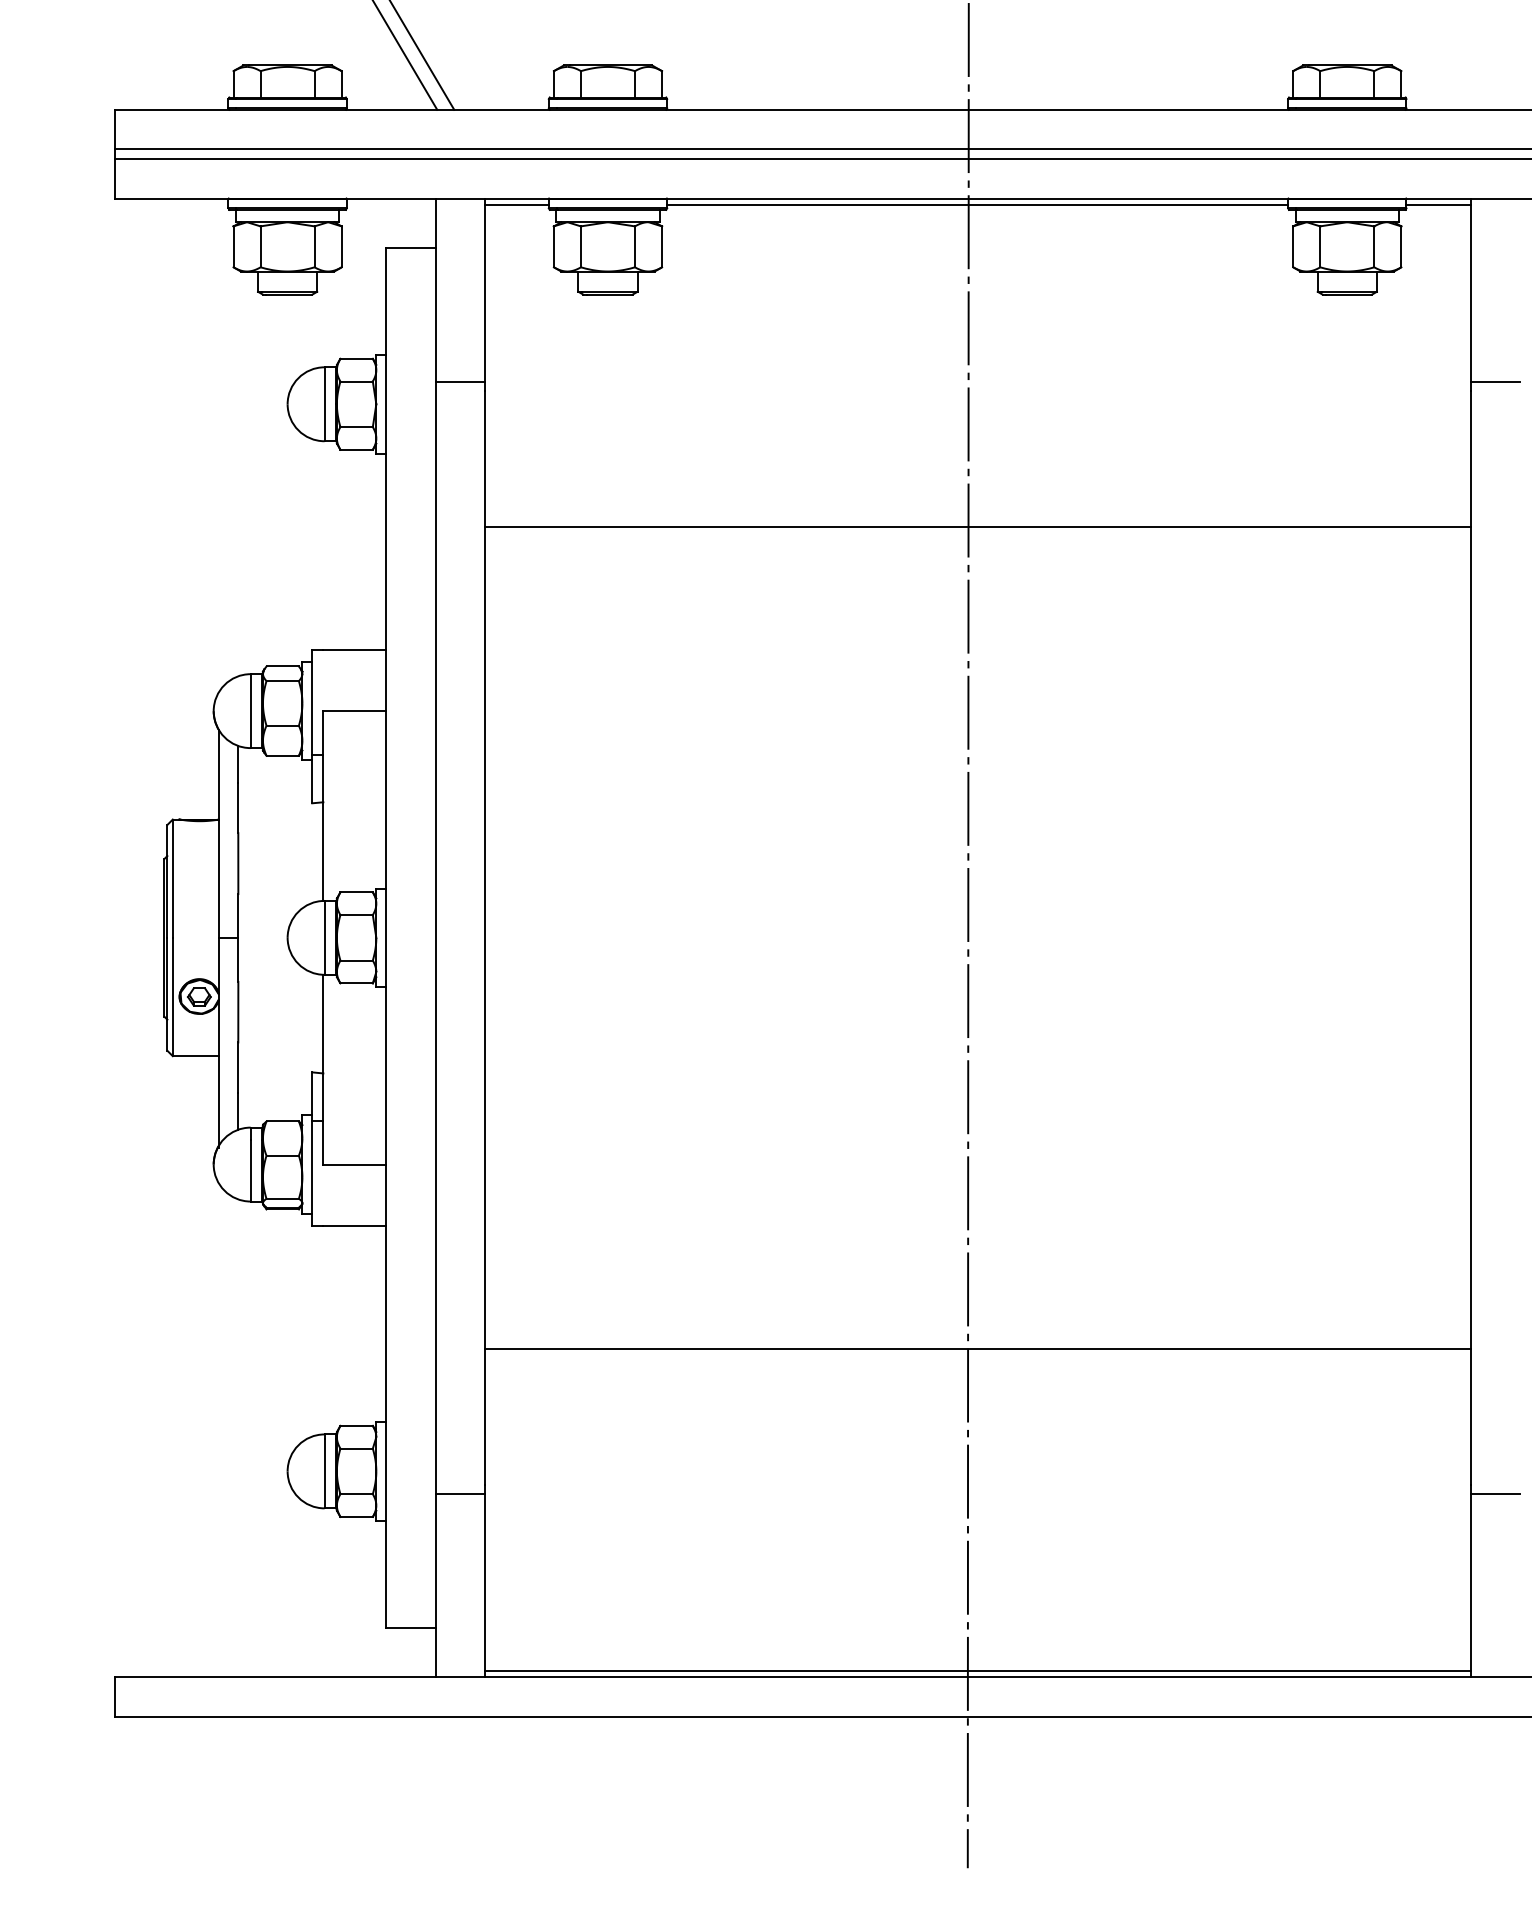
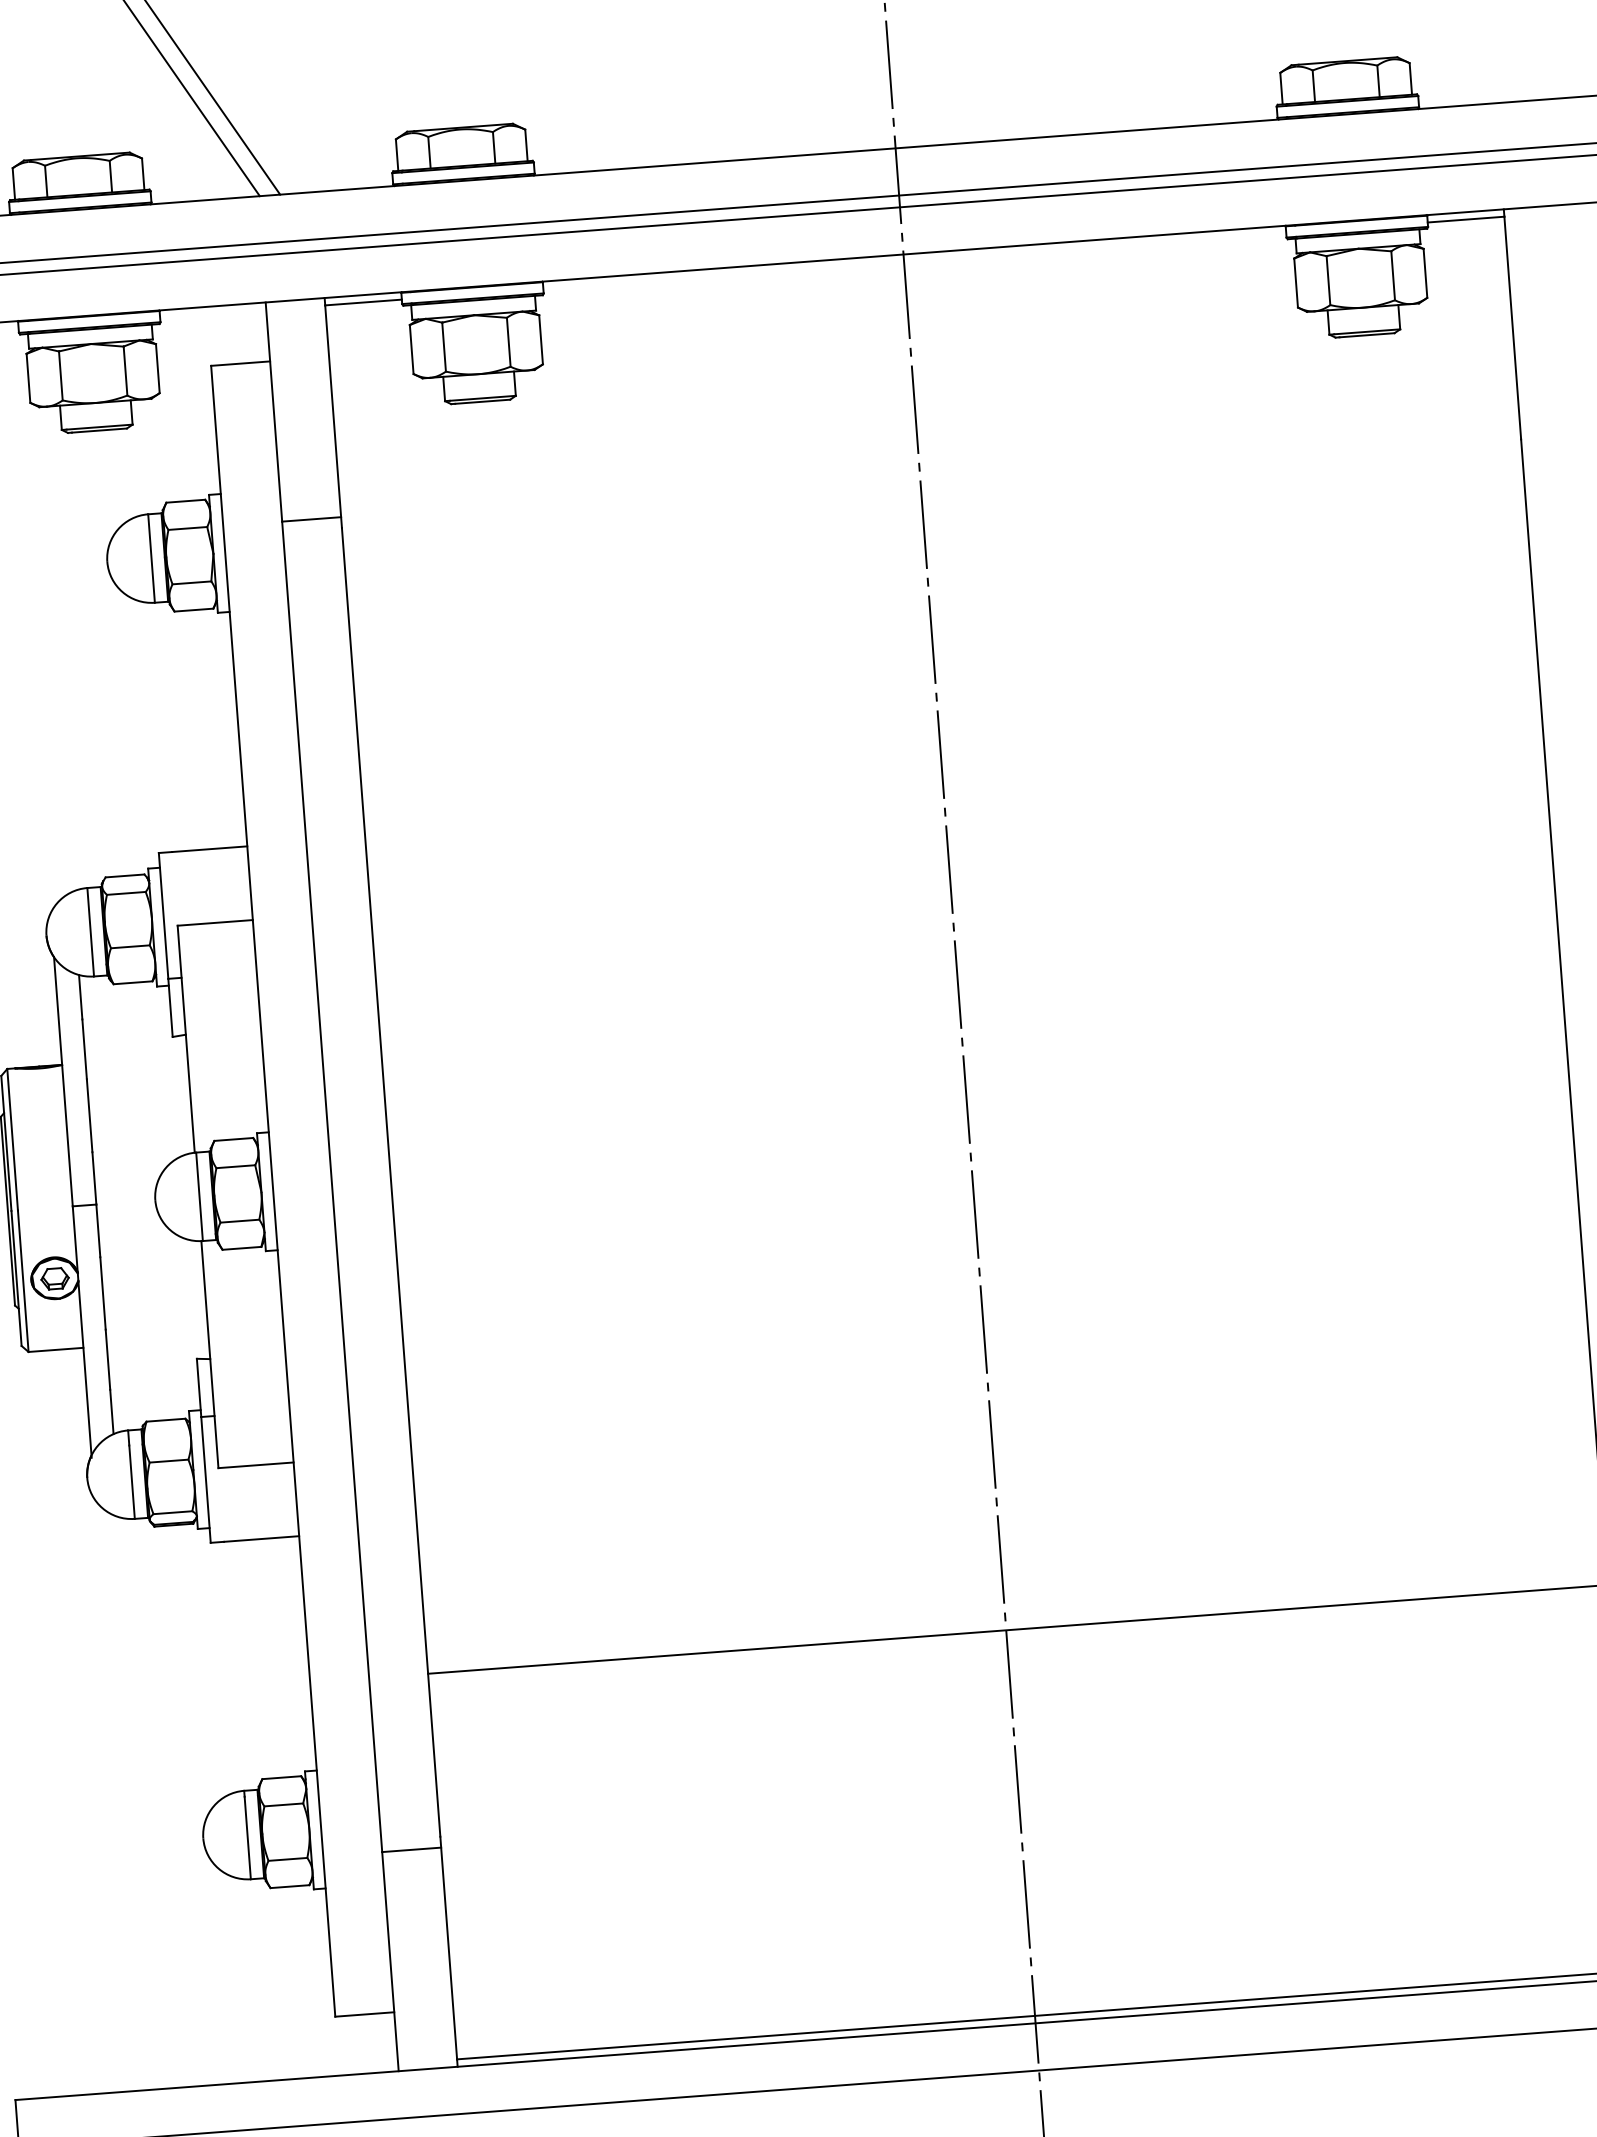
line: (977, 204) -> (914, 260), removed
line: (1494, 381) -> (1548, 426), removed
line: (977, 527) -> (943, 647), removed

